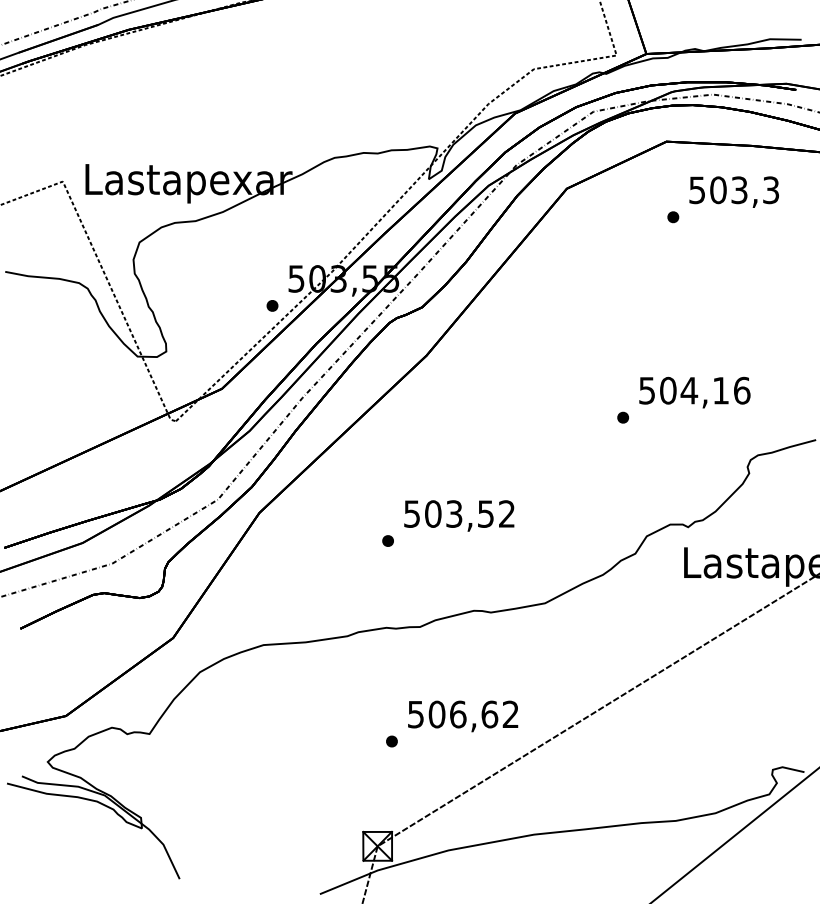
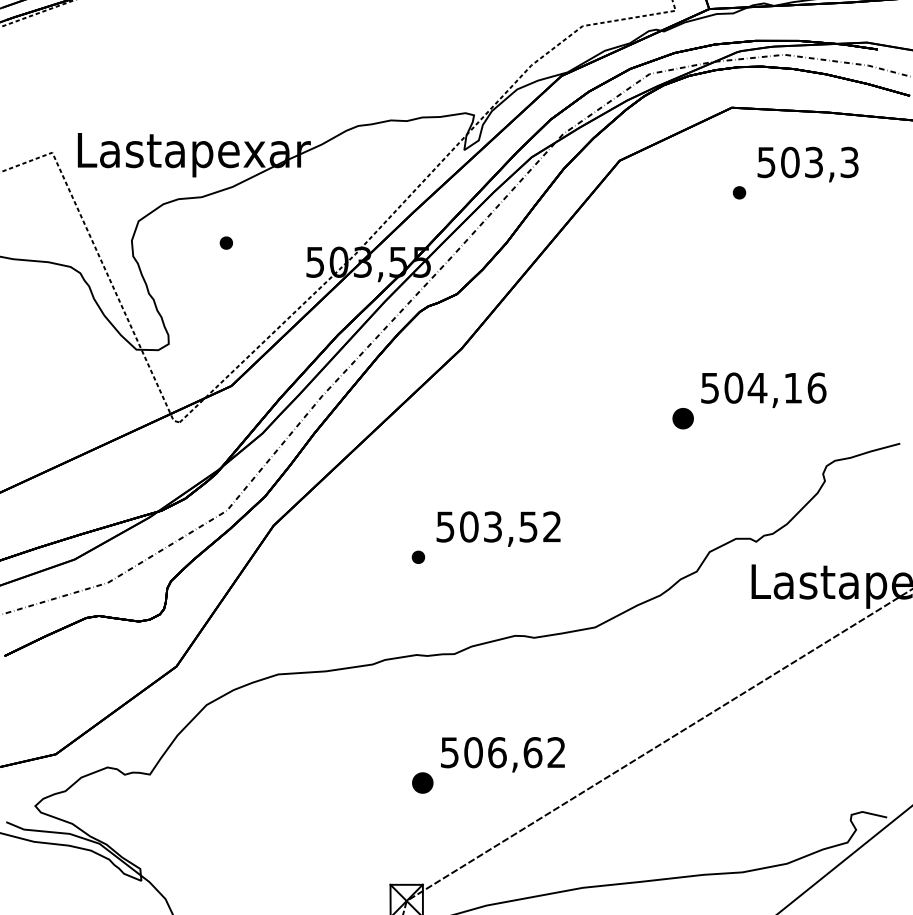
part: (272, 305) -> (226, 242), moved
part: (622, 417) -> (682, 418), size x1.6
part: (391, 741) -> (422, 782), size x1.6

